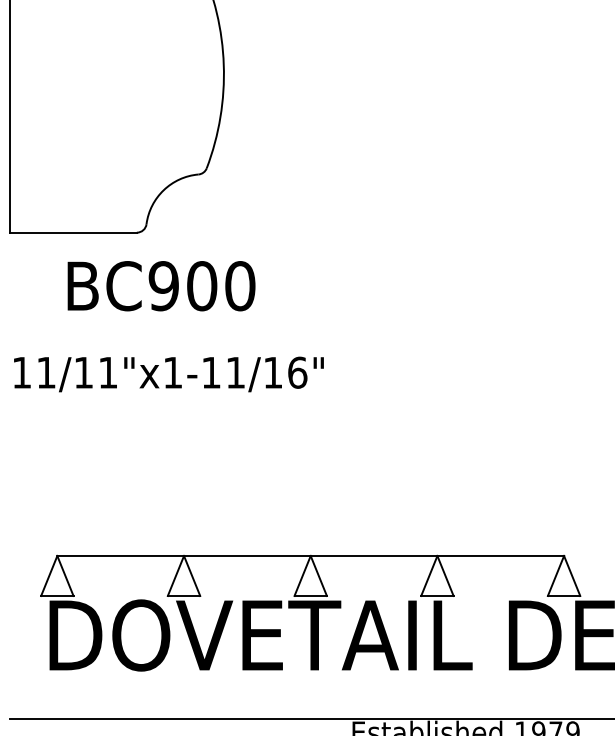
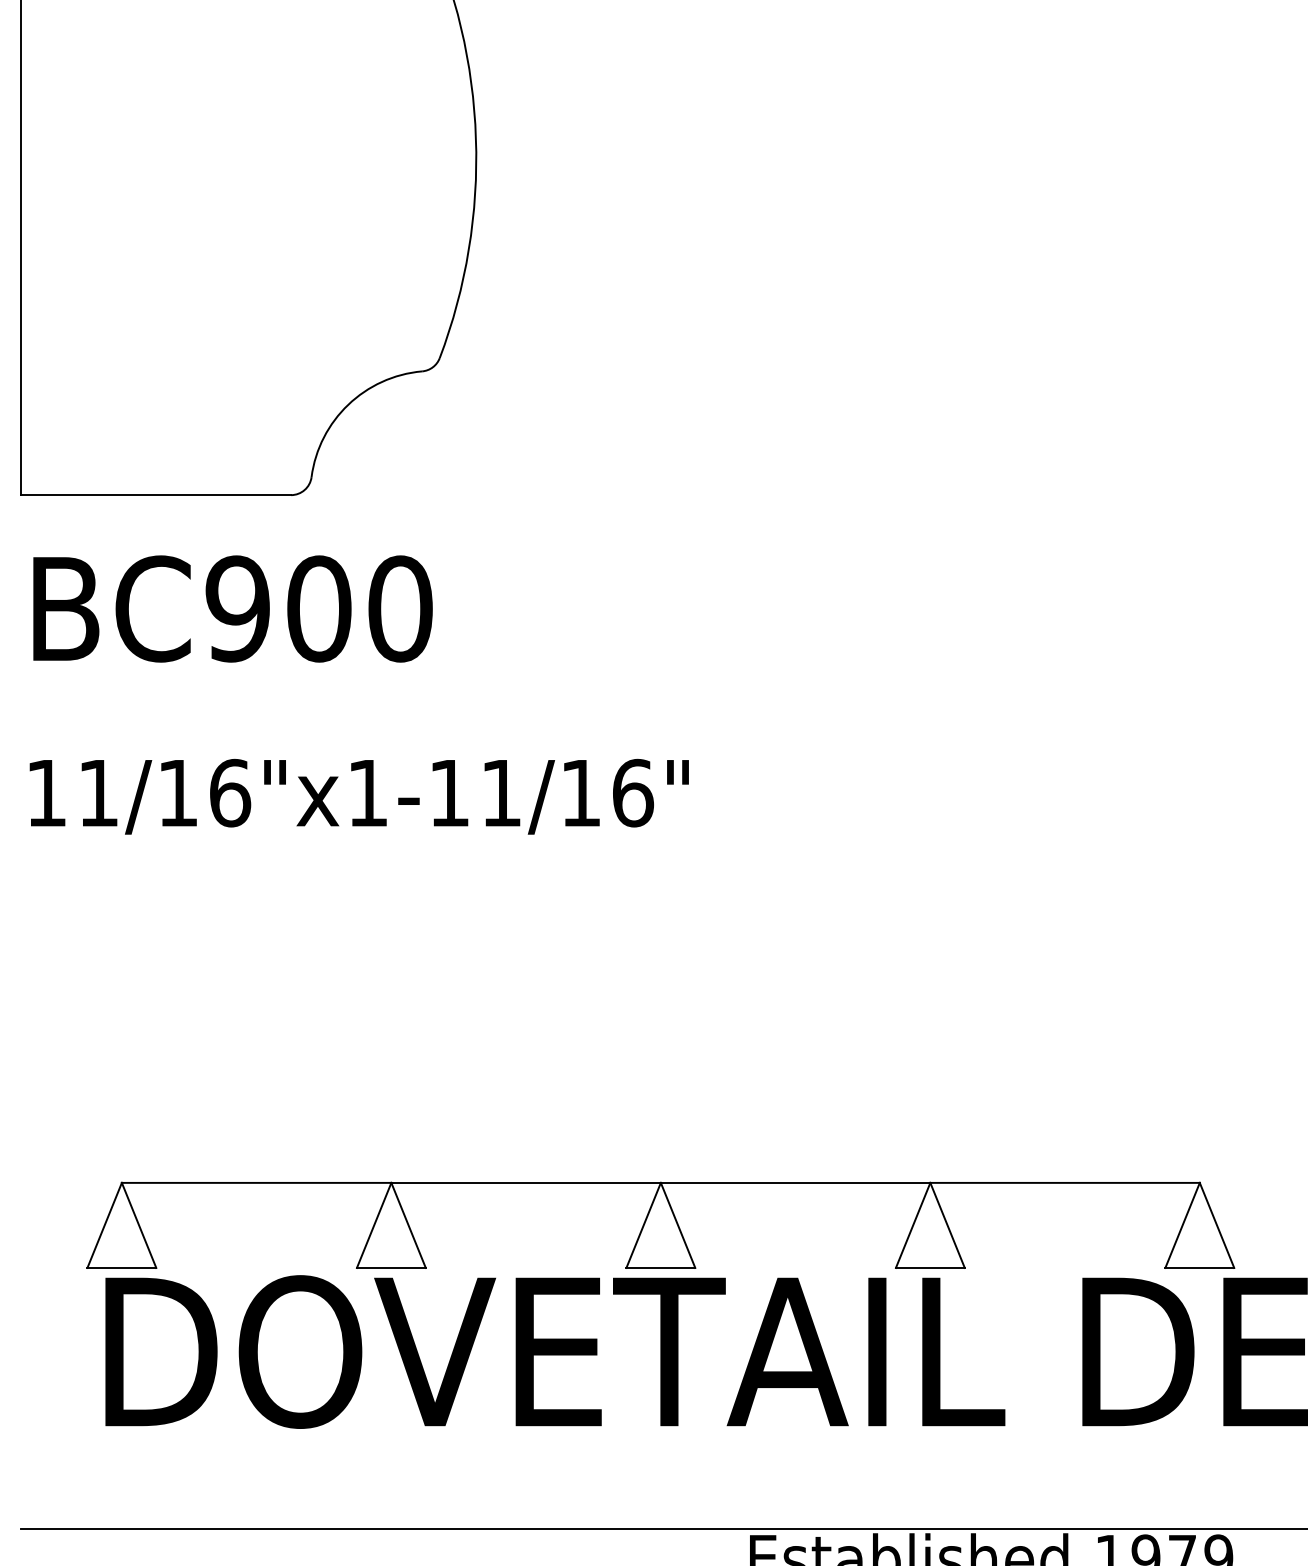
text: (161, 286) -> (232, 609), moved
text: (108, 372) -> (230, 792), 11/11"x1-11/16" -> 11/16"x1-11/16"

